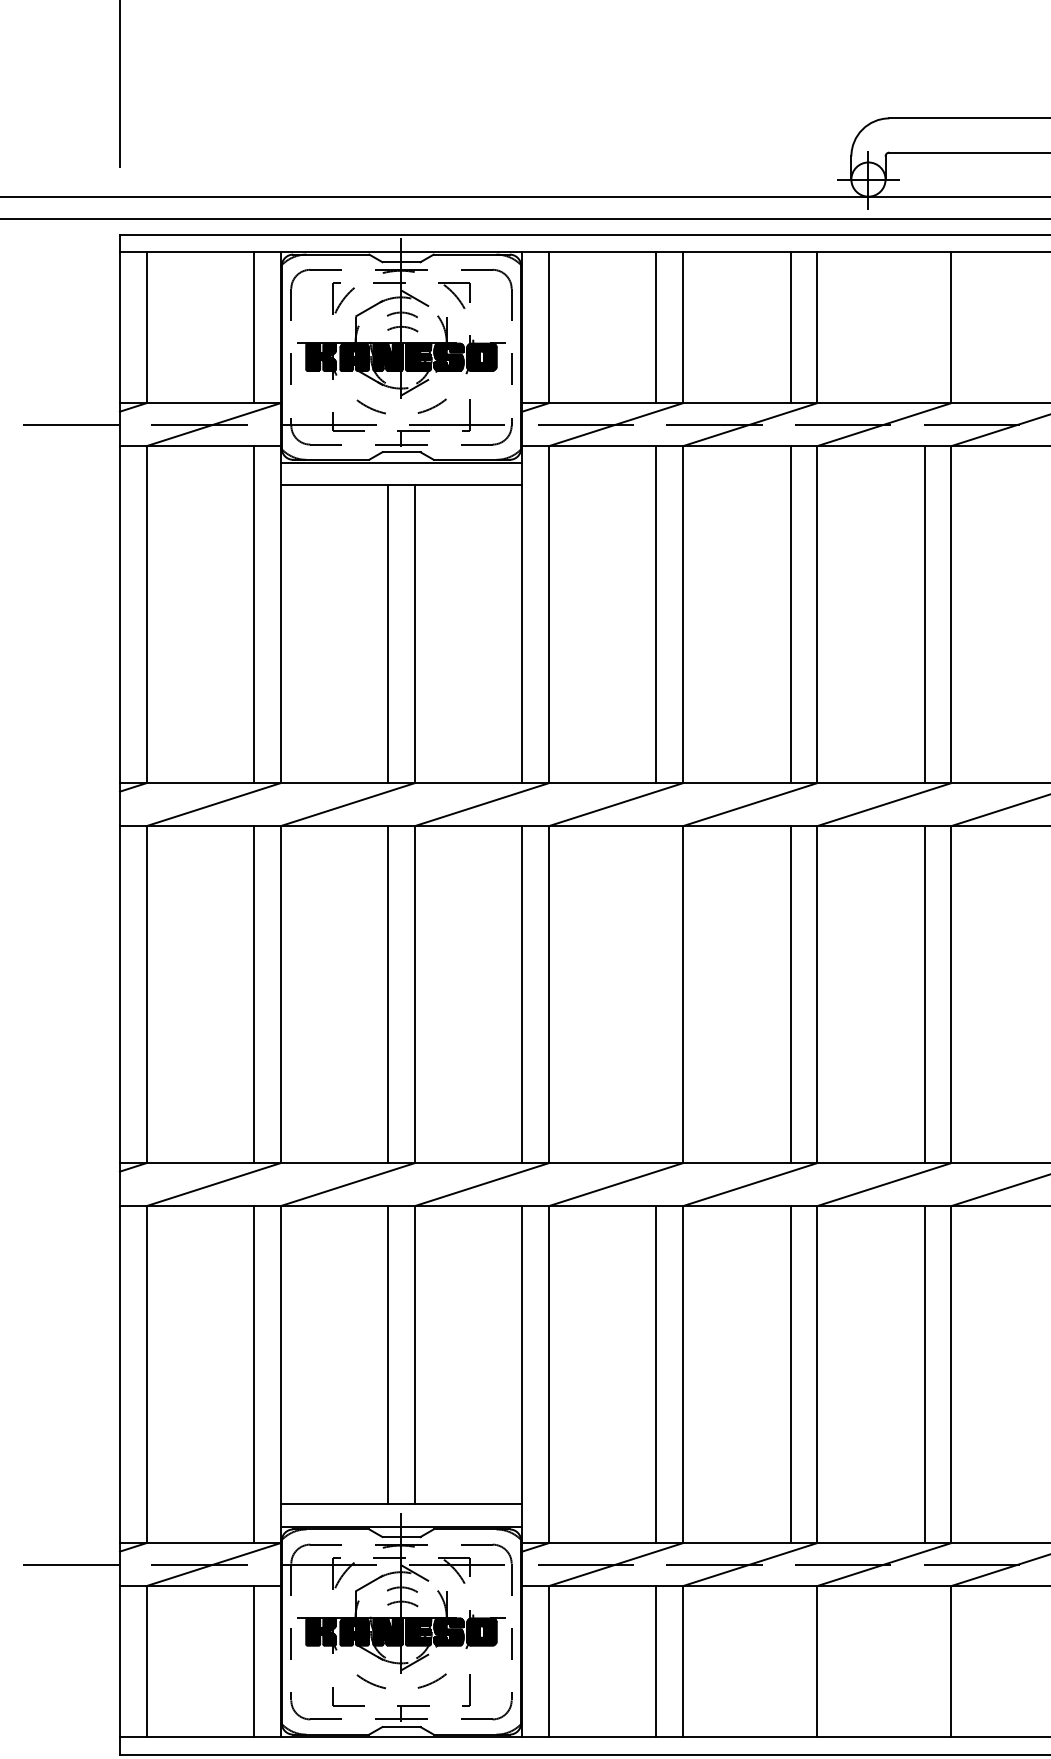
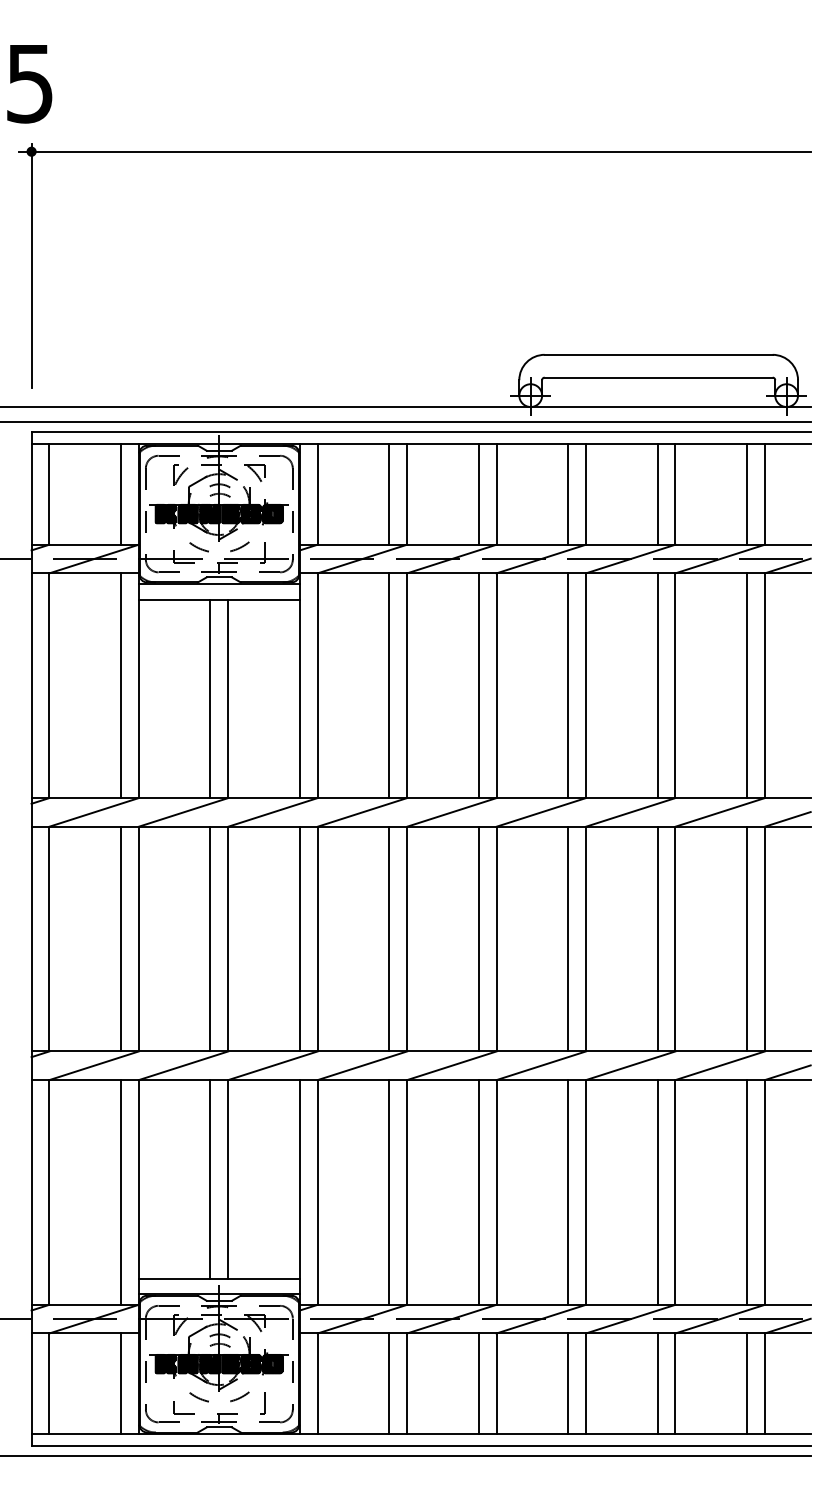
line: (925, 326) -> (568, 493), added
line: (656, 993) -> (389, 938), added
line: (790, 1661) -> (478, 1383), added
line: (925, 1661) -> (568, 1383), added

